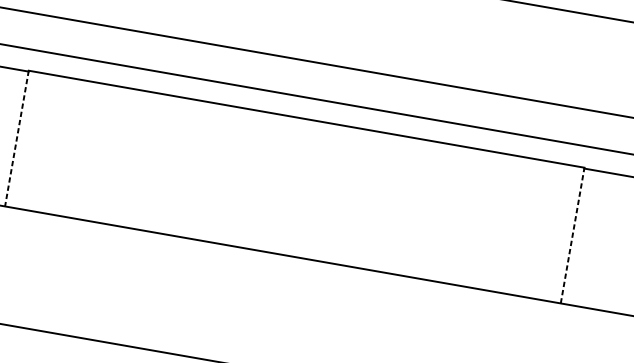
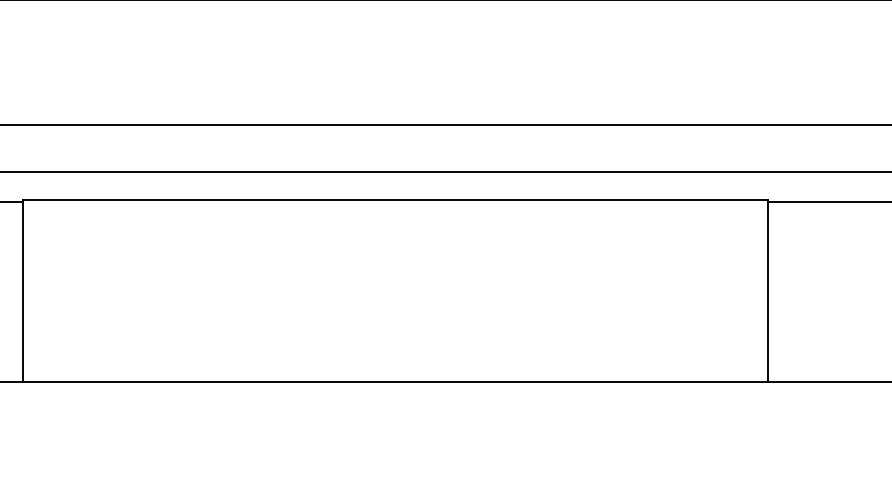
line: (17, 138) -> (23, 291), dashed -> solid
line: (572, 235) -> (768, 291), dashed -> solid

